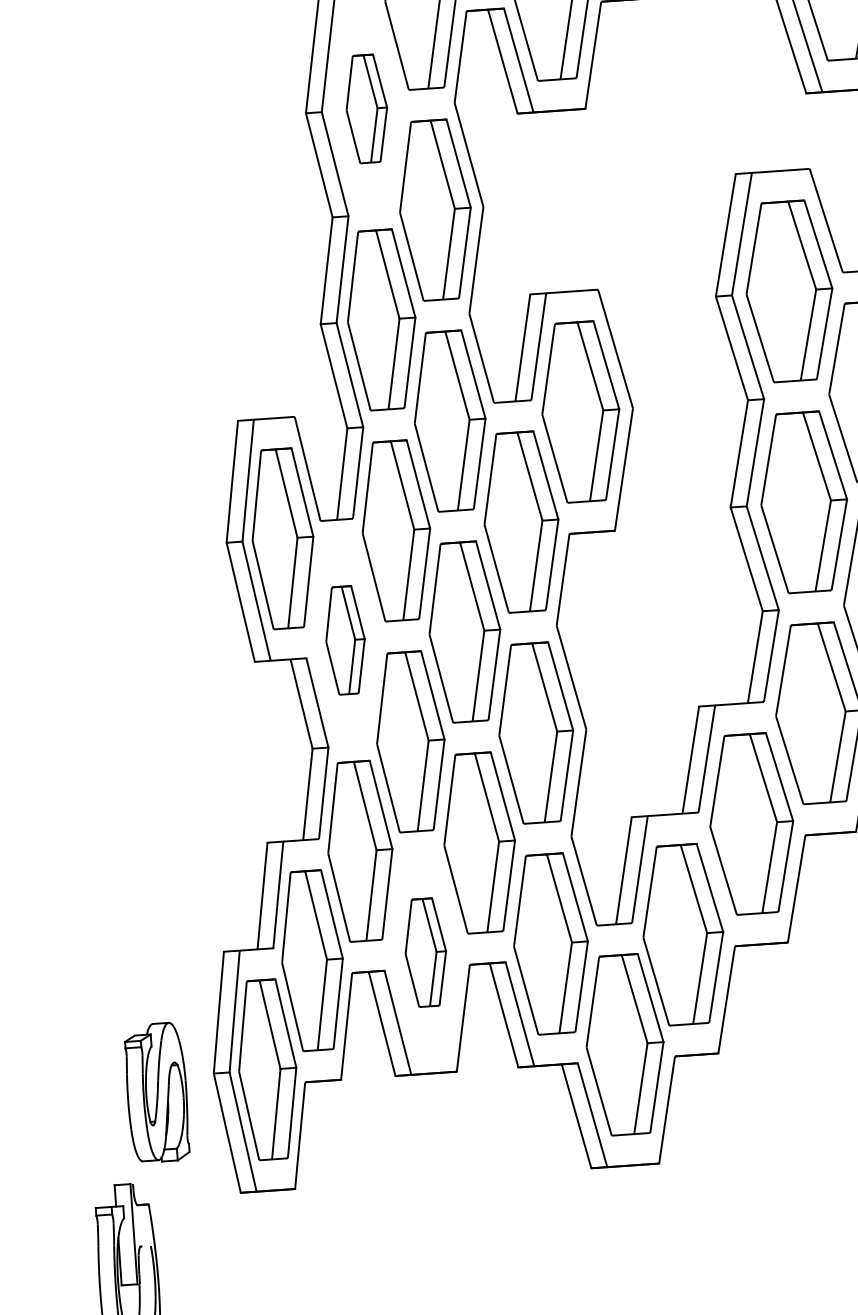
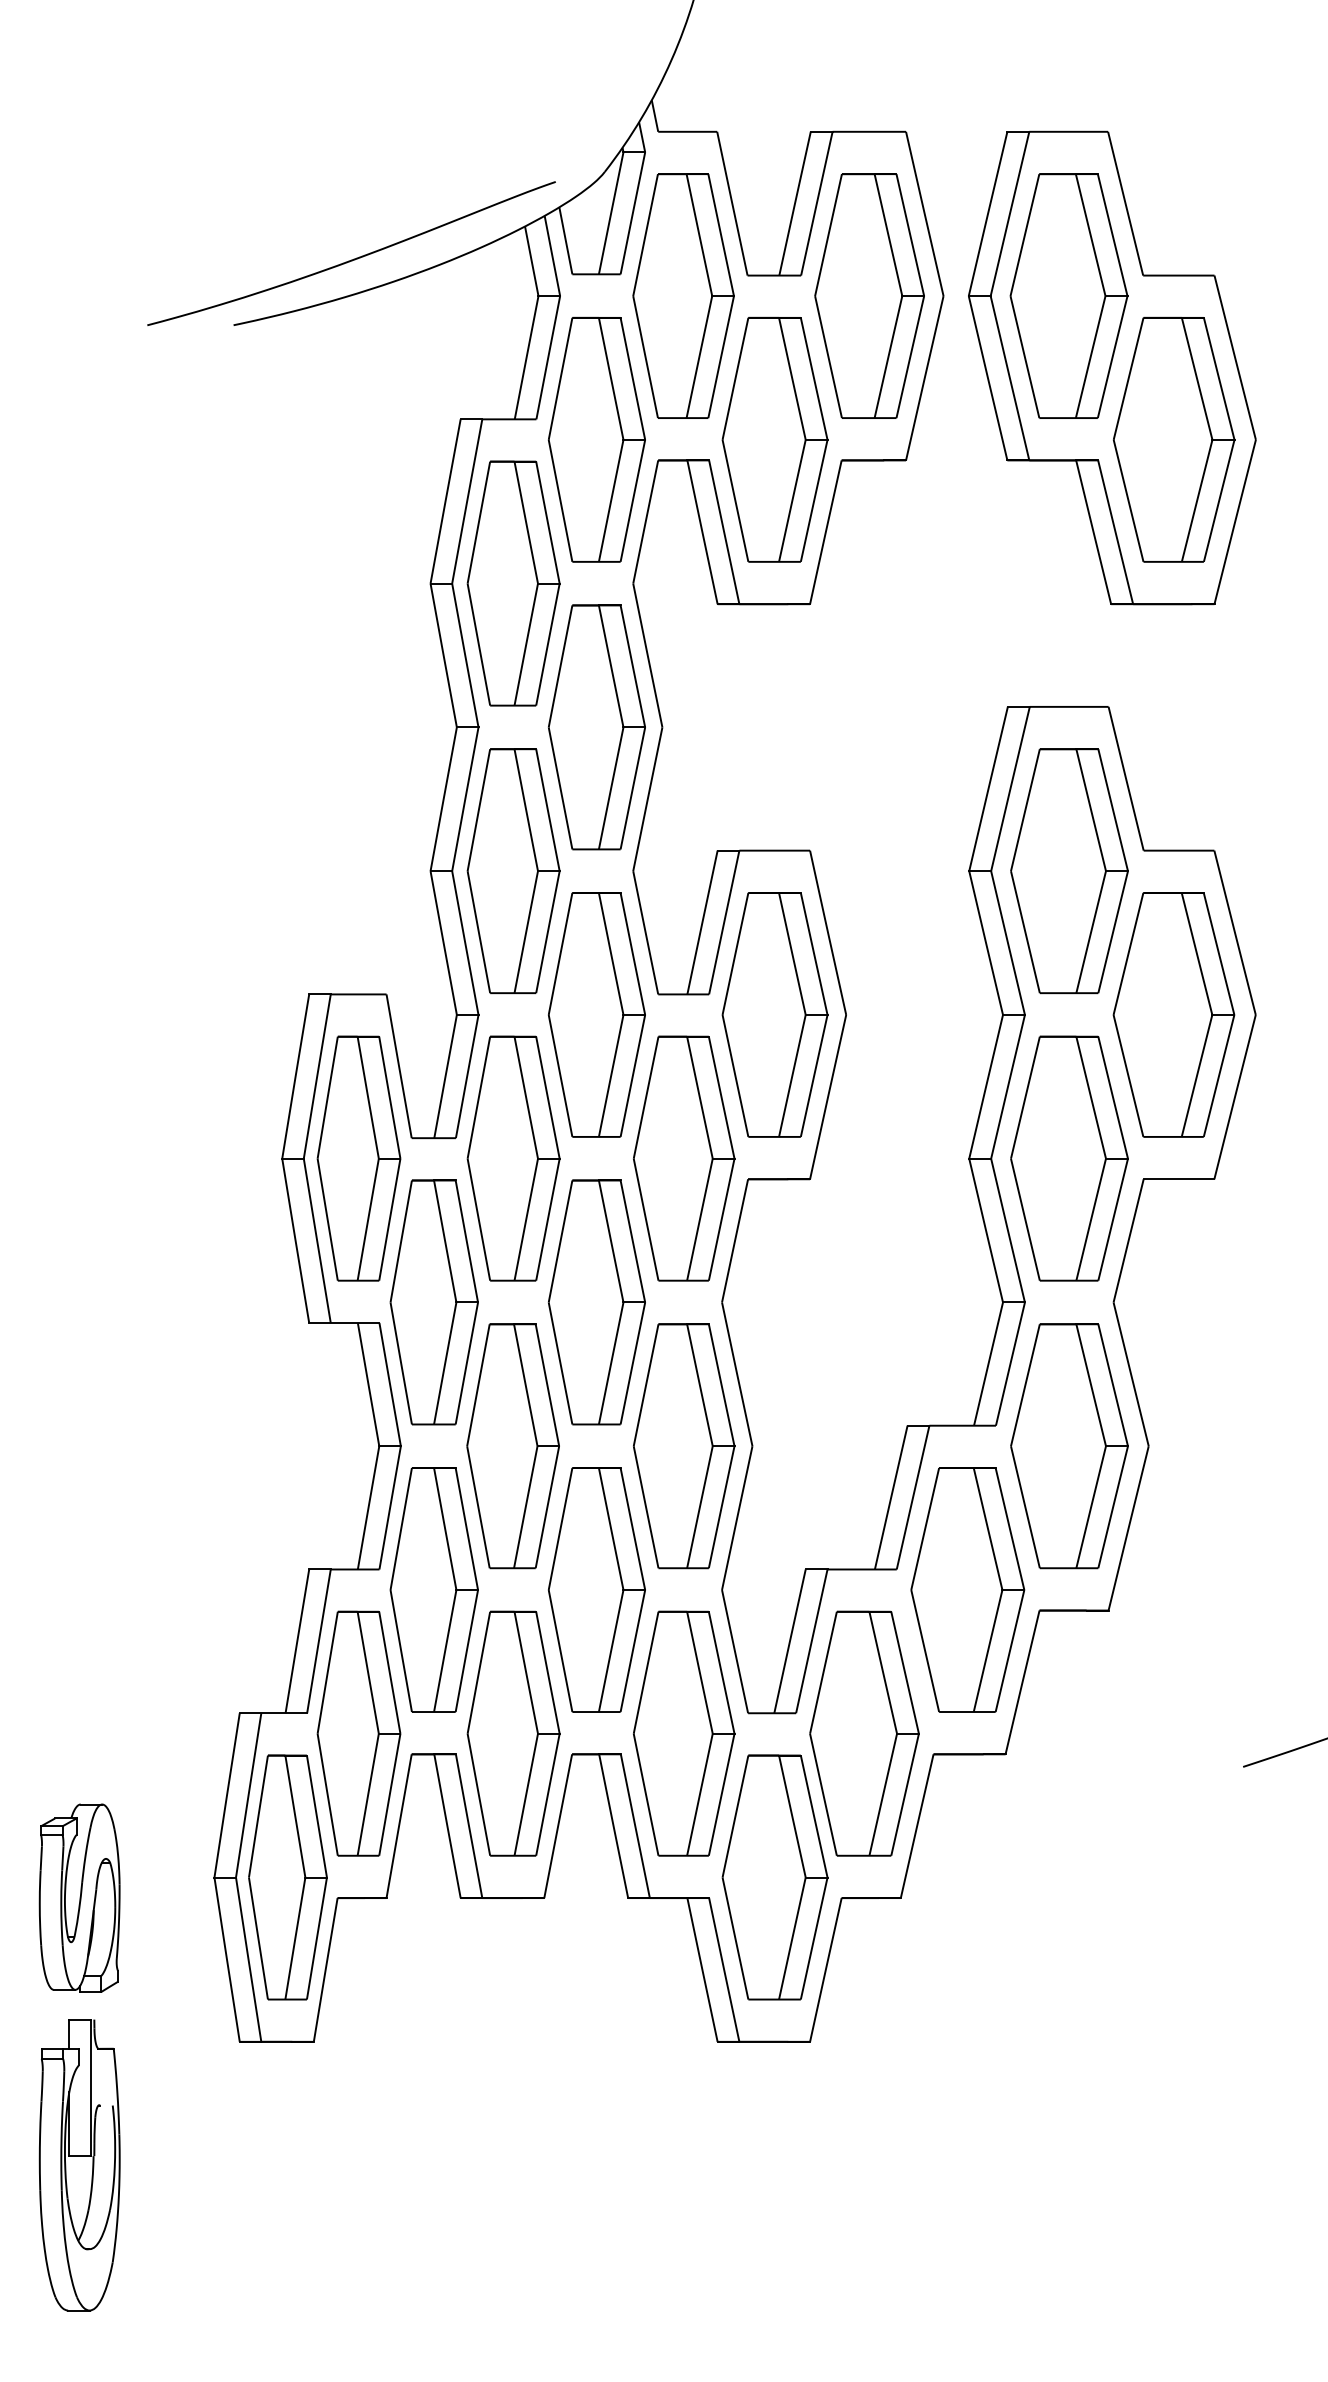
part: (366, 108) -> (513, 583), size x1.67
part: (345, 640) -> (433, 1302), size x1.67
part: (425, 952) -> (513, 1733), size x1.67
part: (156, 1092) -> (79, 1897), moved

